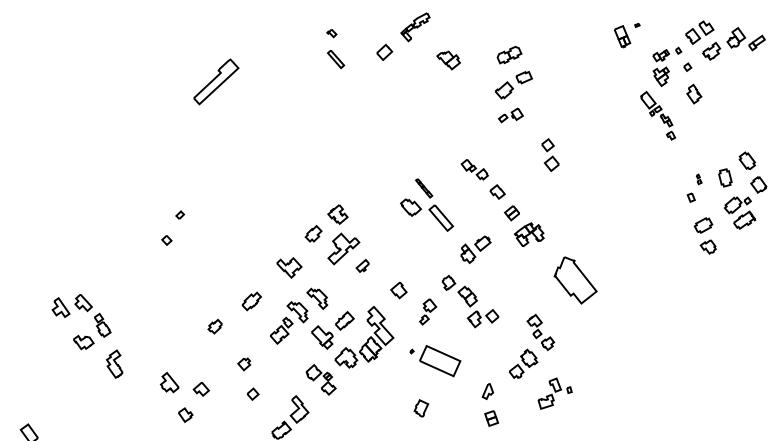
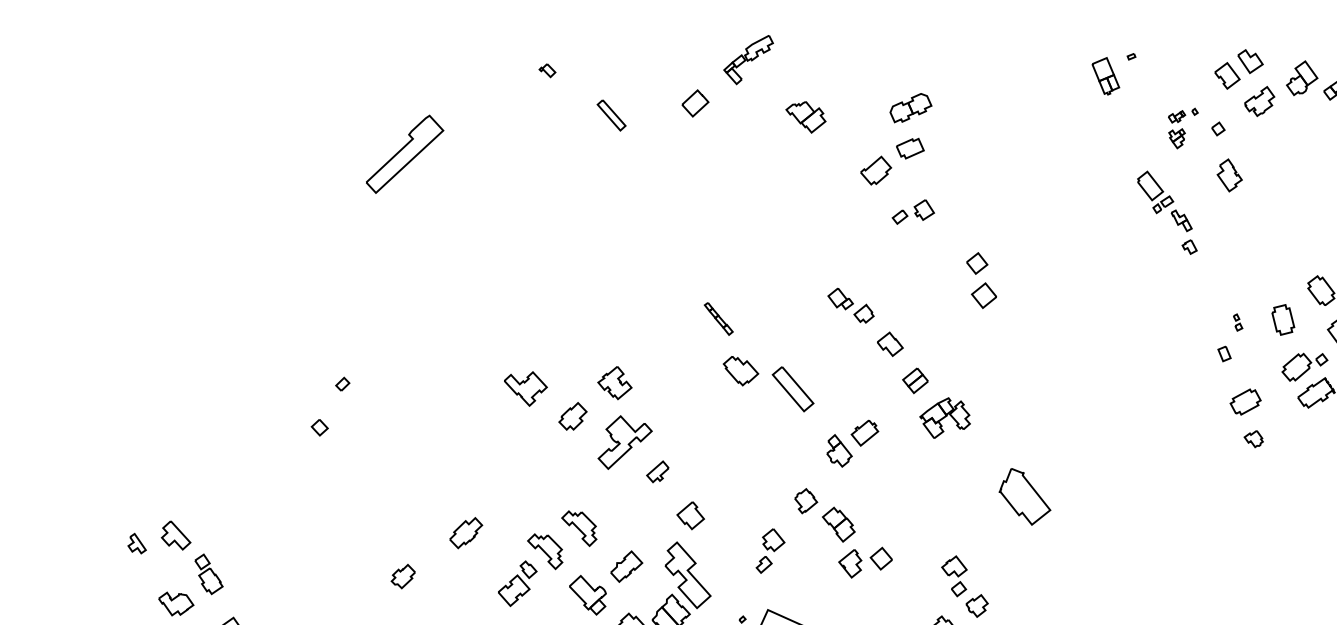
part: (331, 33) -> (546, 70), moved
part: (667, 66) -> (1183, 127), size x0.6
part: (513, 84) -> (891, 160), moved
part: (424, 188) -> (719, 319), moved
part: (707, 246) -> (1252, 438), size x0.7
part: (289, 267) -> (526, 388), moved
part: (575, 280) -> (1024, 496), size x0.7
part: (398, 290) -> (690, 515), moved
part: (60, 307) -> (136, 543), size x0.6

